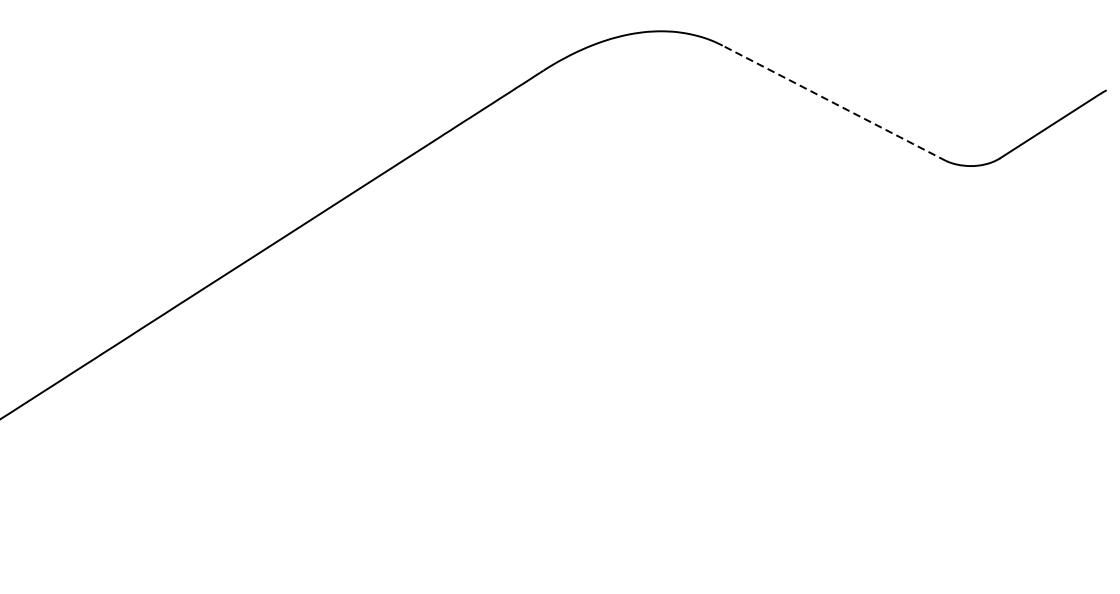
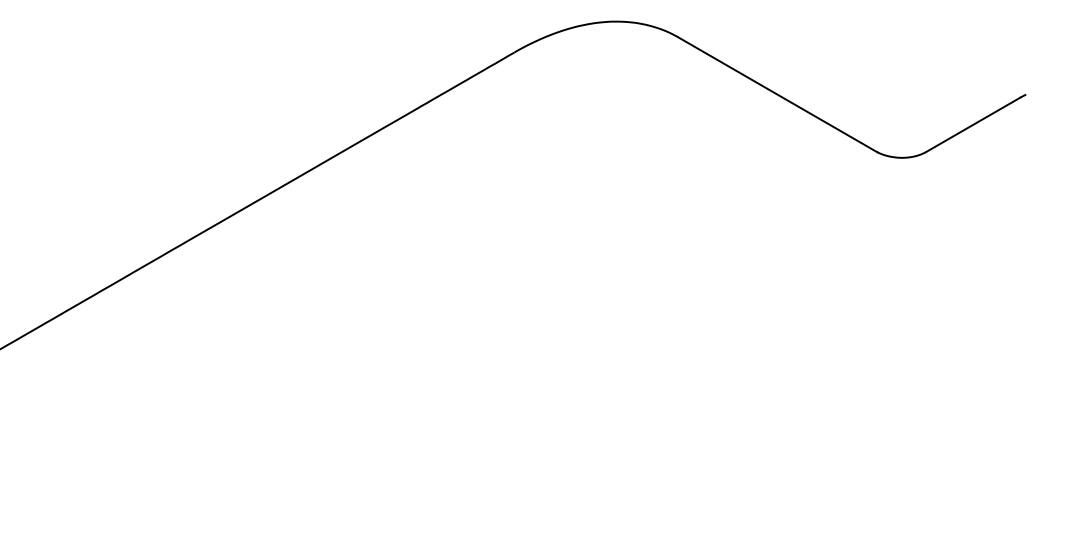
line: (834, 103) -> (777, 94), dashed -> solid

